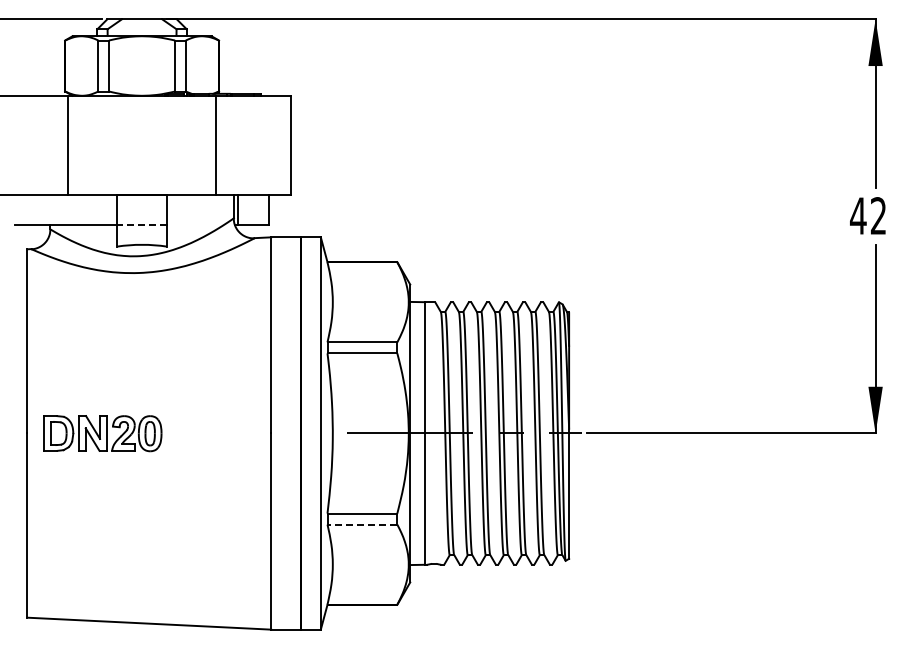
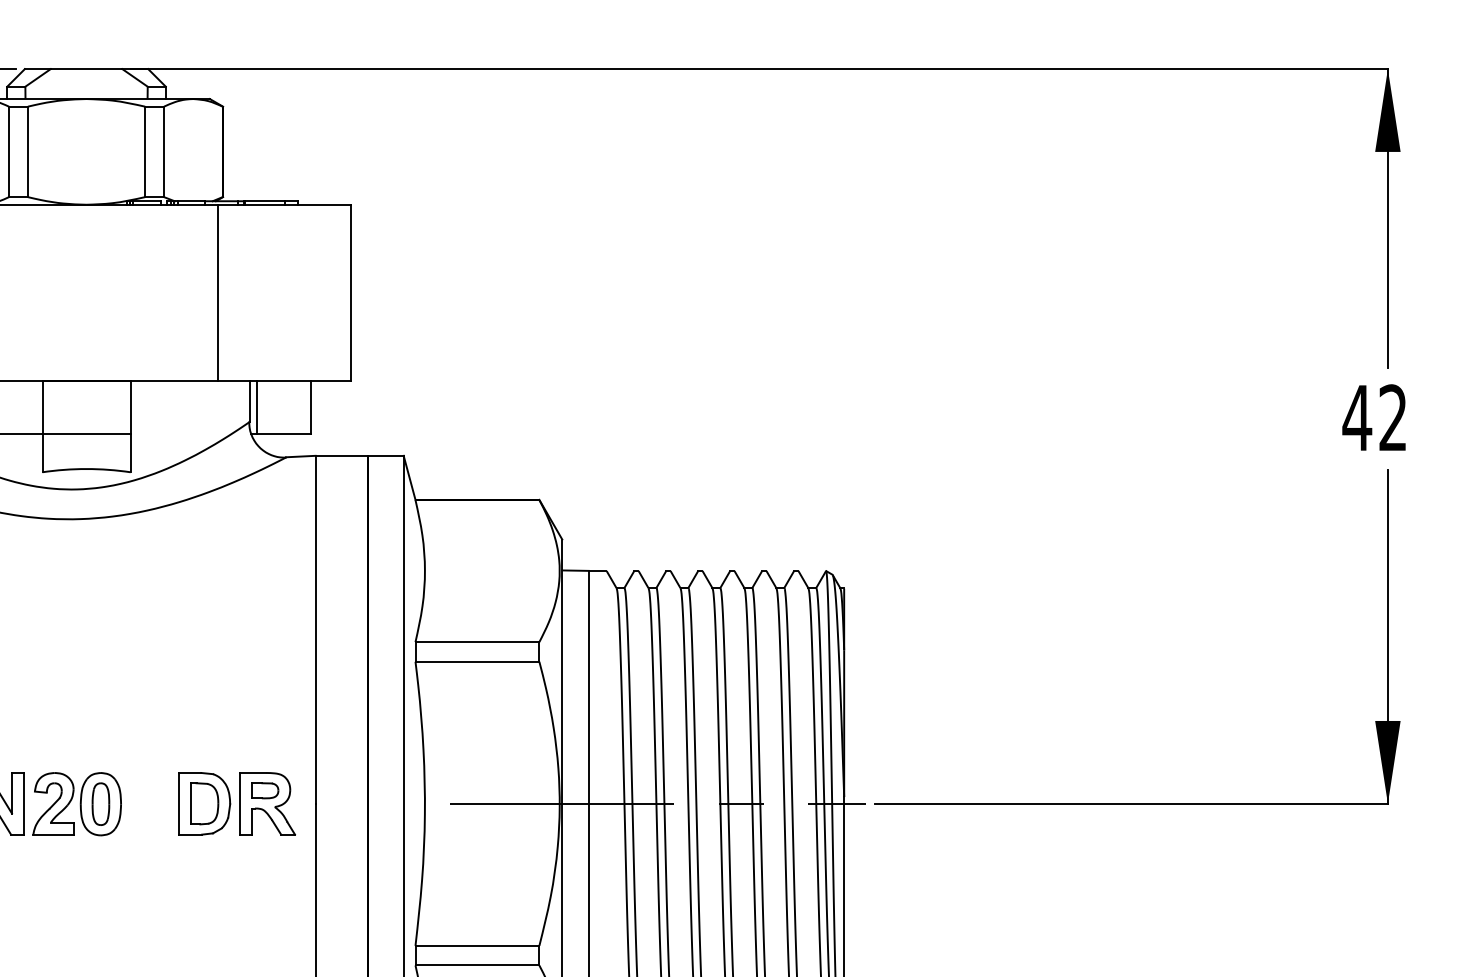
line: (142, 224) -> (87, 433), dashed -> solid
part: (226, 433) -> (236, 803), added
line: (362, 524) -> (477, 965), dashed -> solid

